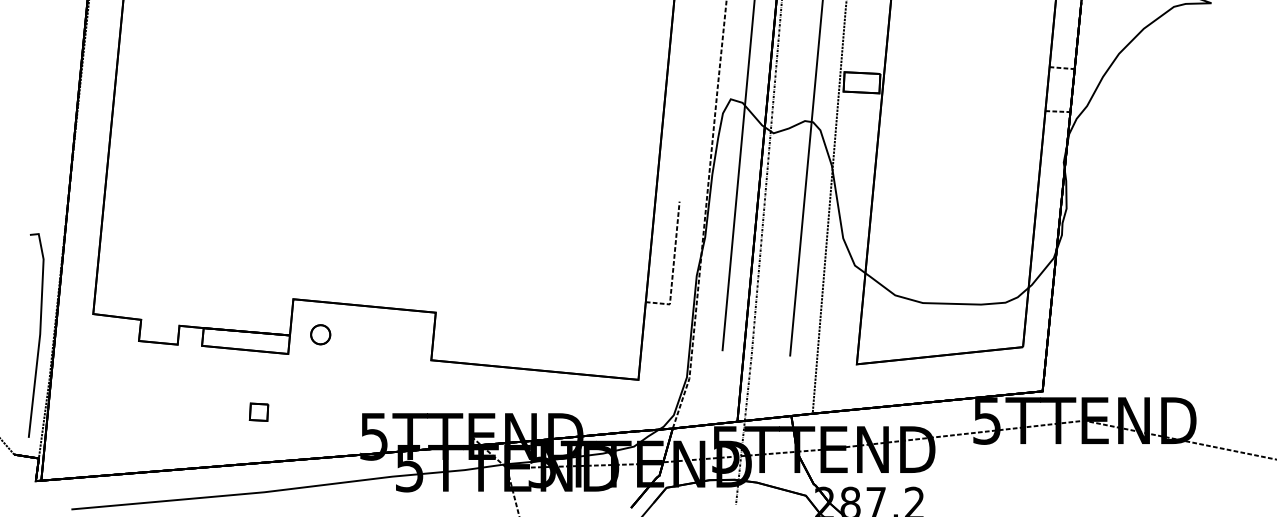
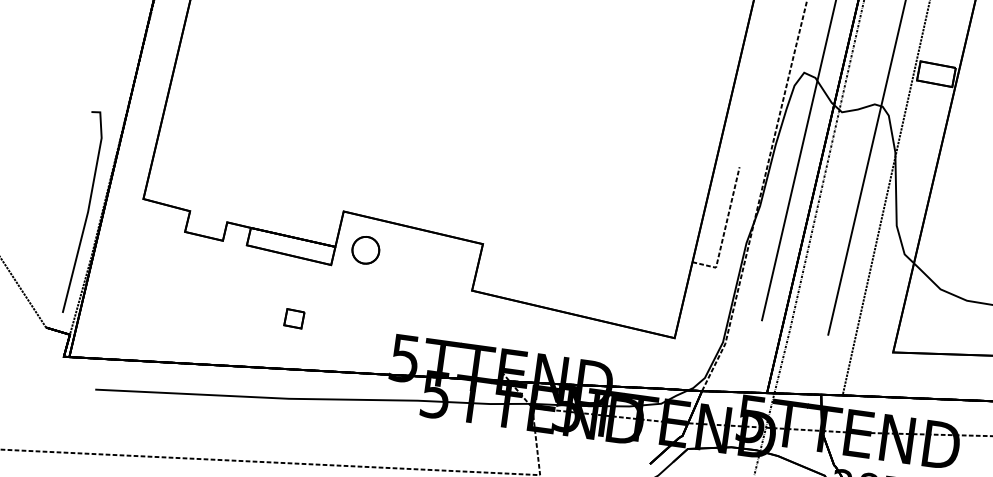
part: (320, 334) -> (365, 250), size x1.4

